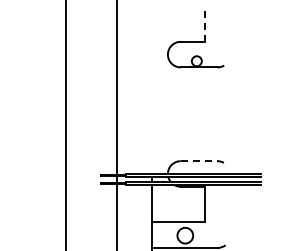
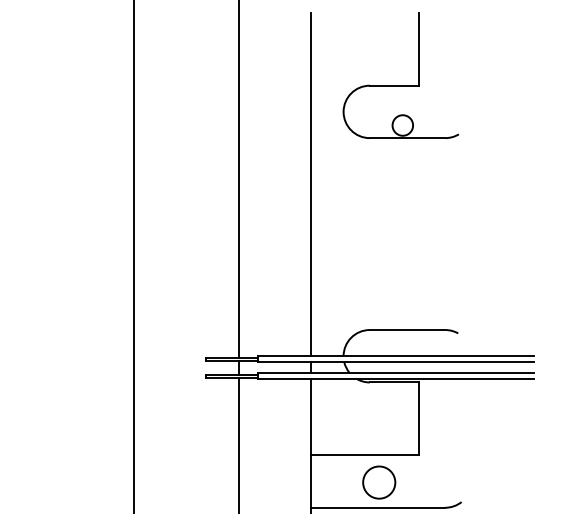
line: (204, 24) -> (418, 50), dashed -> solid
line: (152, 89) -> (312, 183), added
line: (199, 161) -> (408, 330), dashed -> solid

